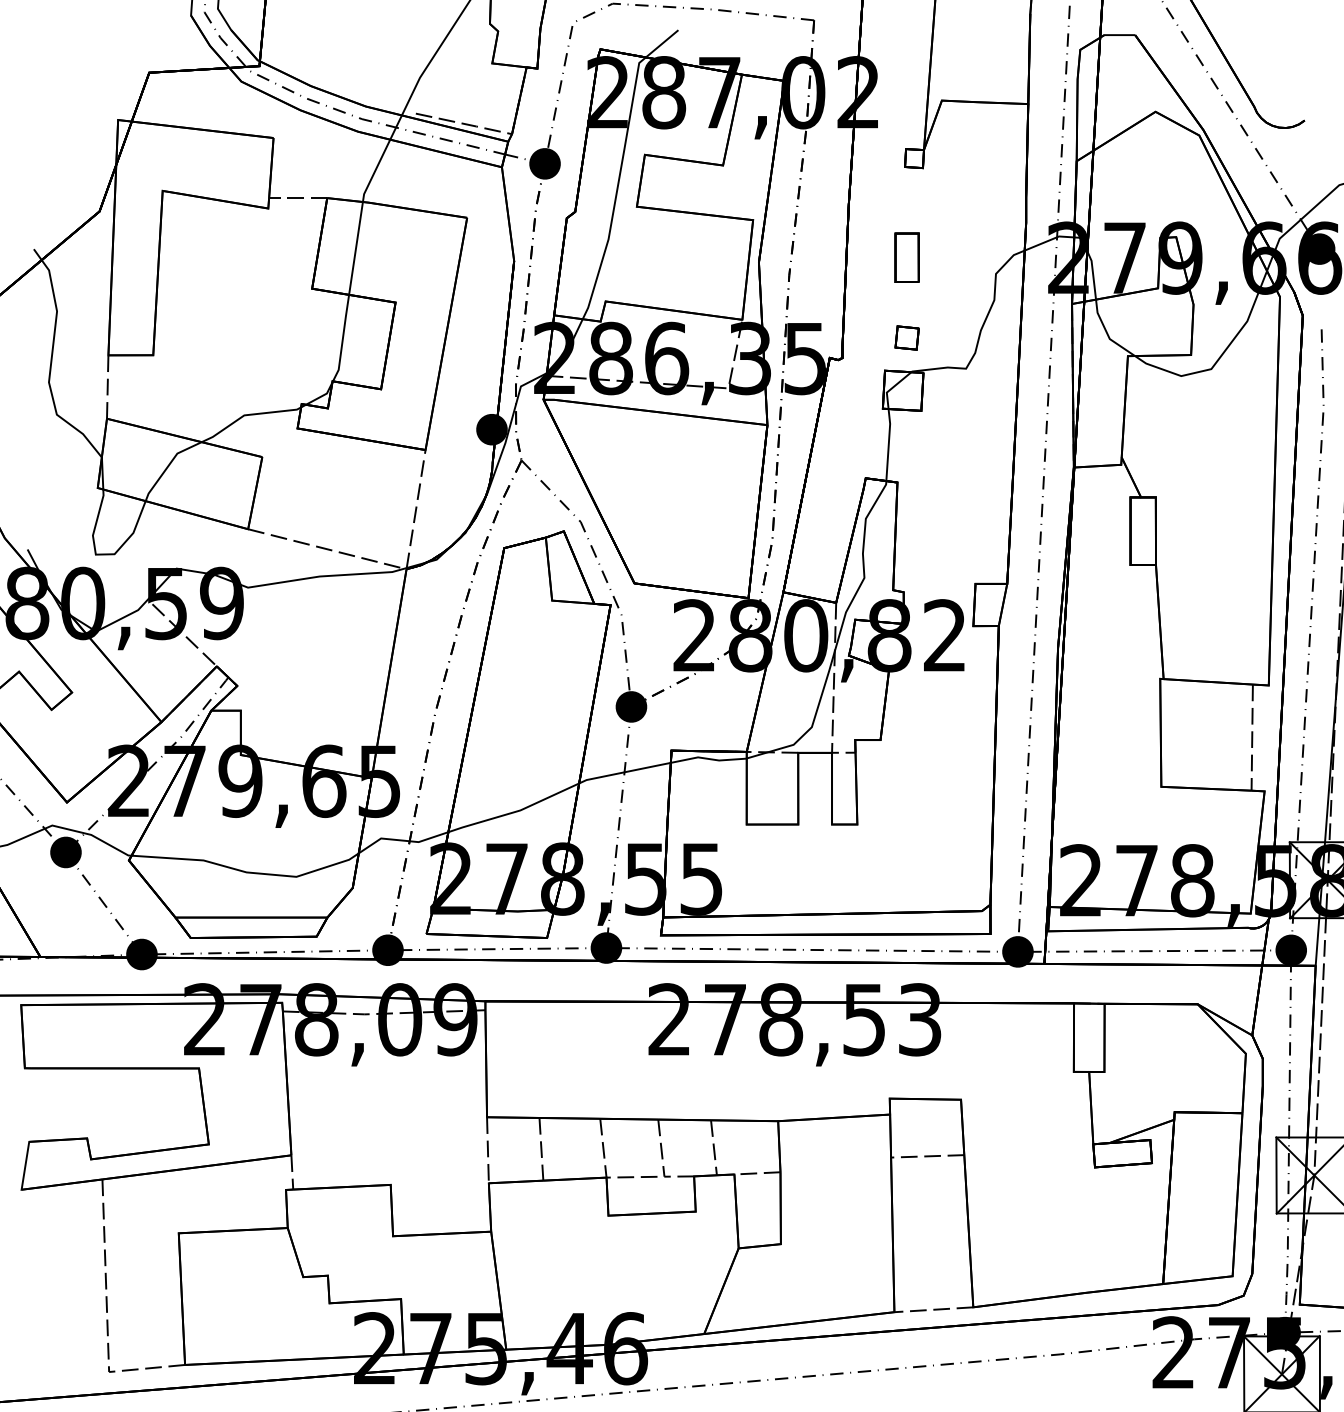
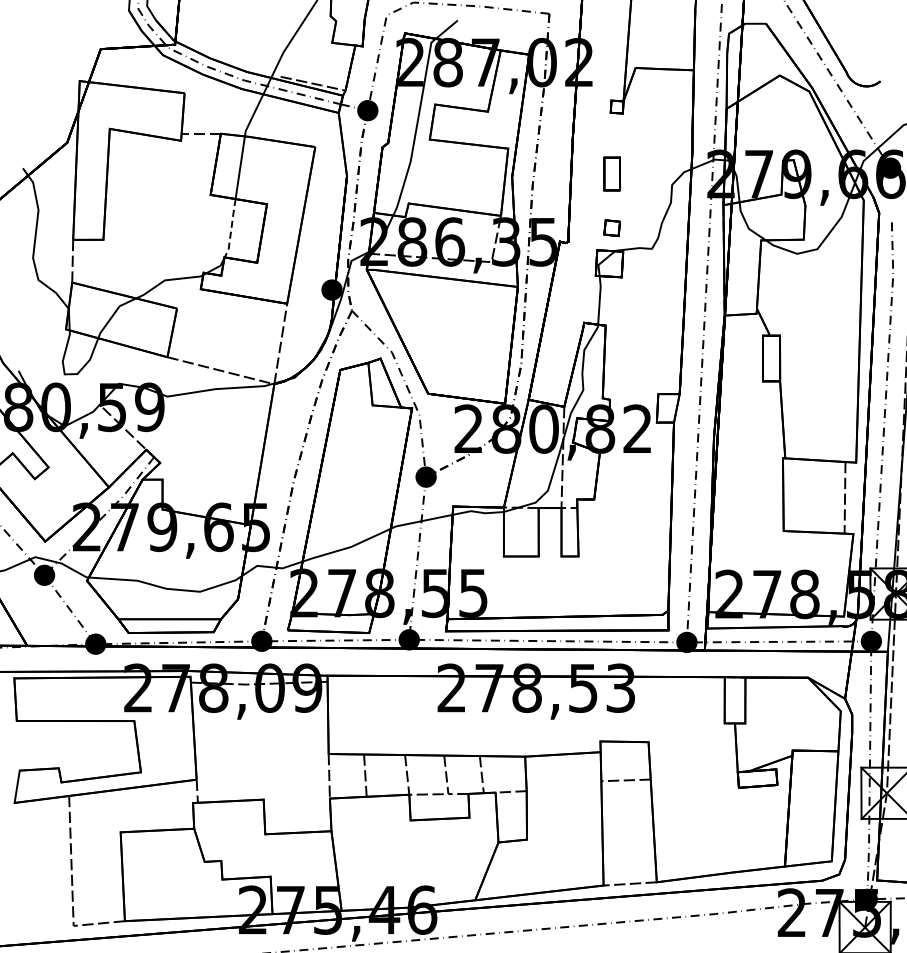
line: (343, 339) -> (231, 229), solid -> dashed

